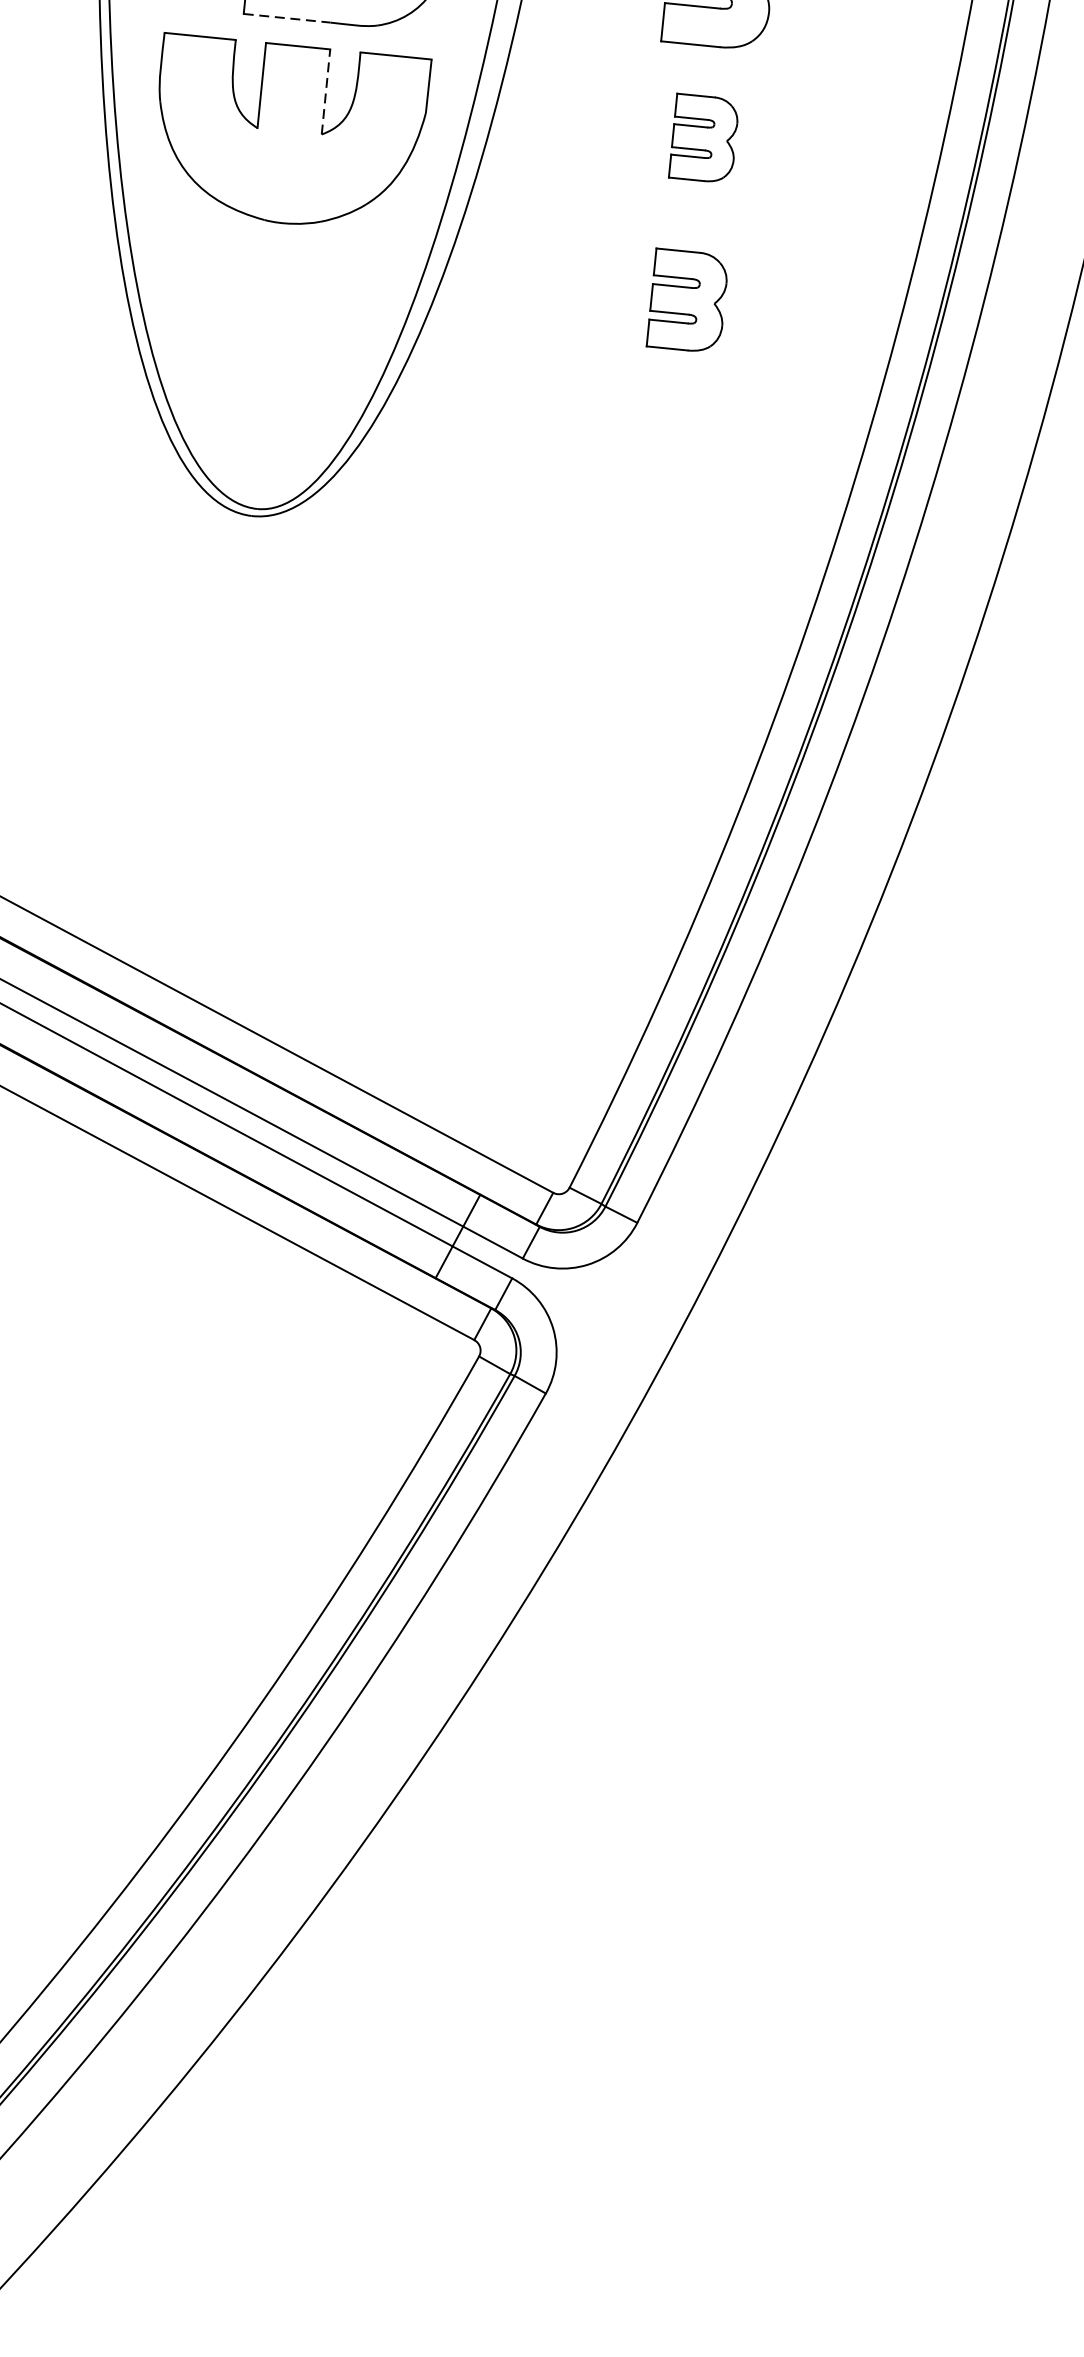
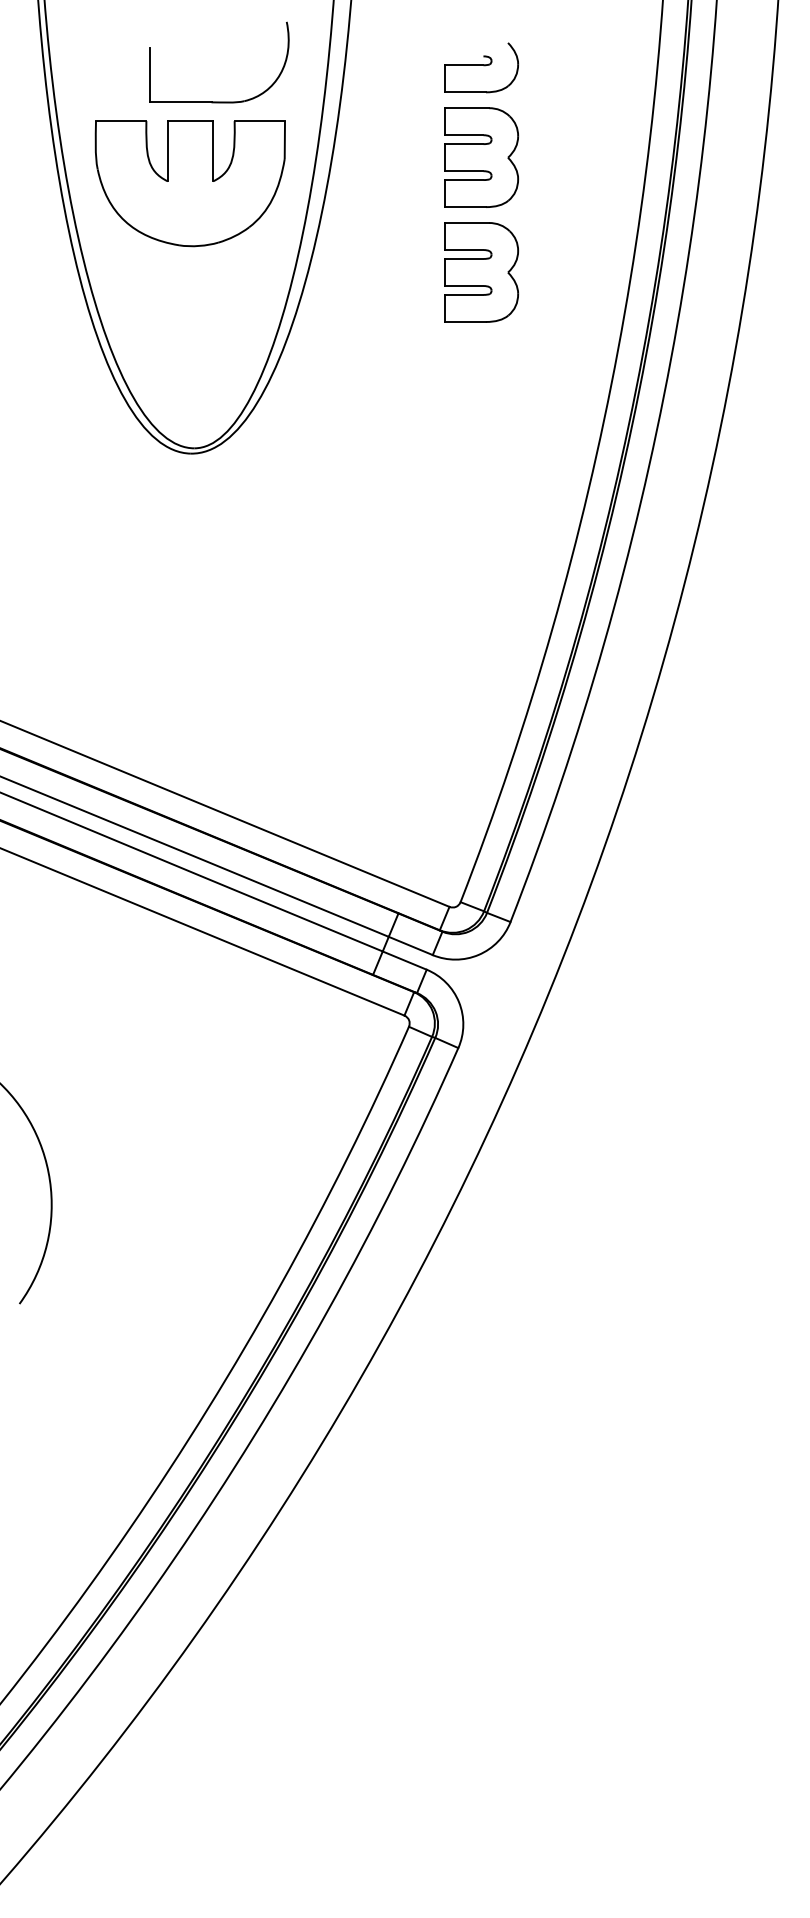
line: (286, 18) -> (180, 102), dashed -> solid
line: (326, 90) -> (213, 150), dashed -> solid
part: (704, 138) -> (481, 157), size x1.67
part: (687, 301) -> (481, 272), size x1.43

